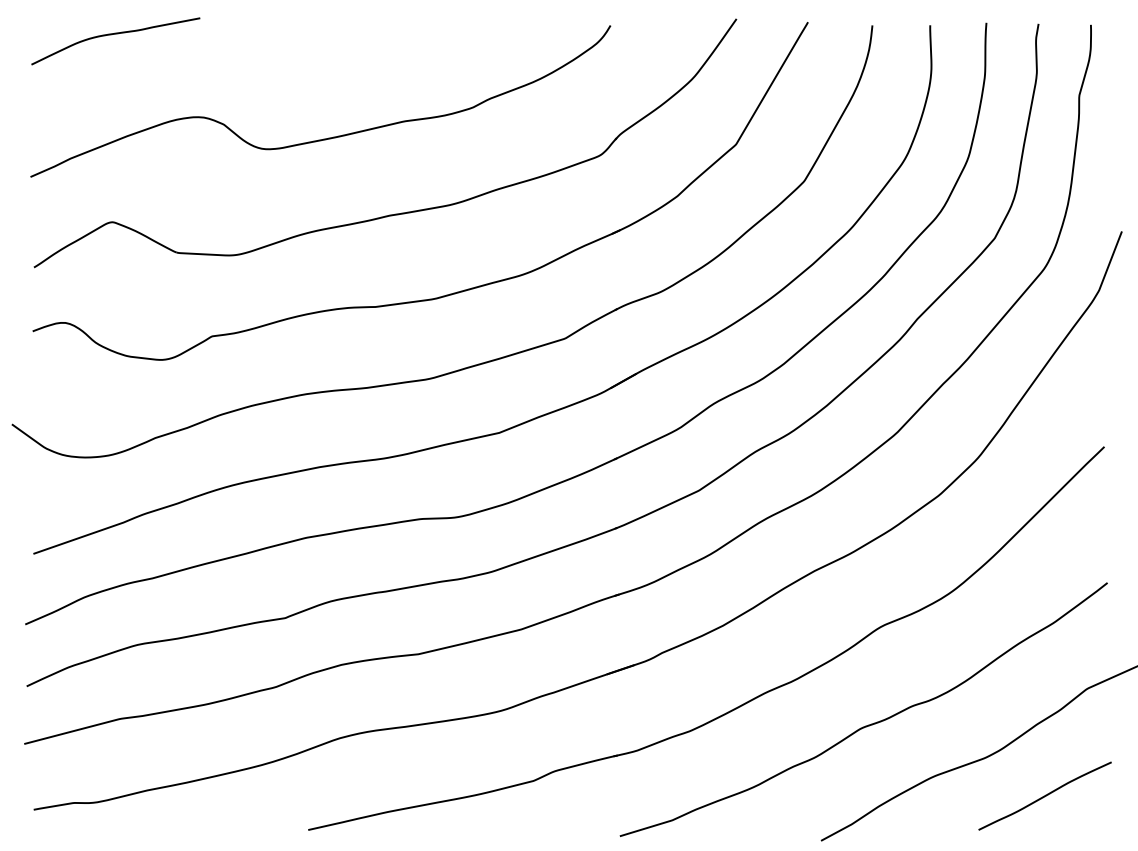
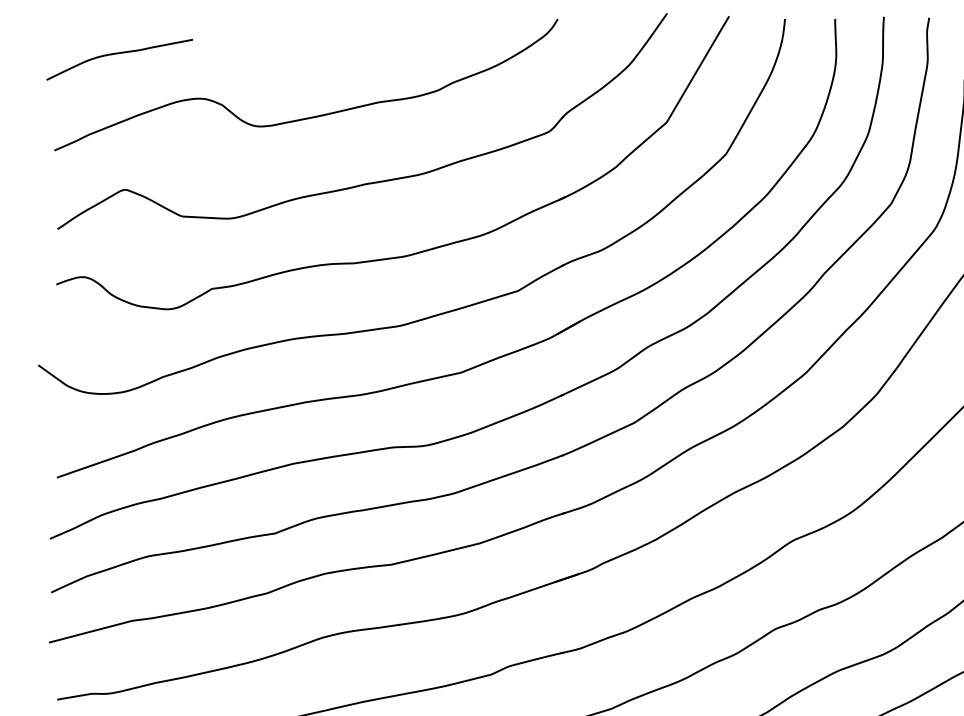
curve: (115, 34) -> (119, 53), moved

